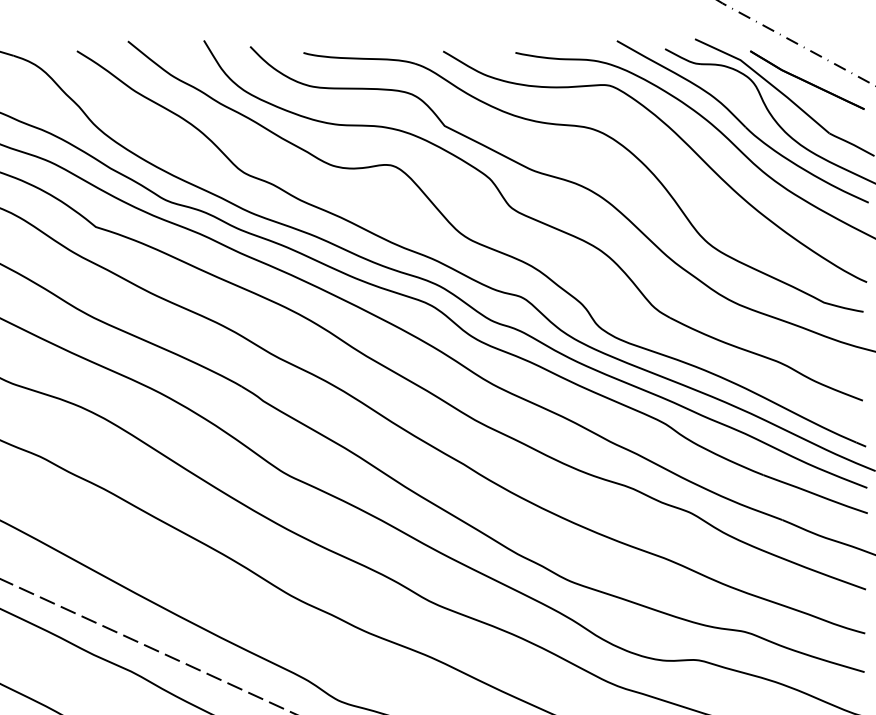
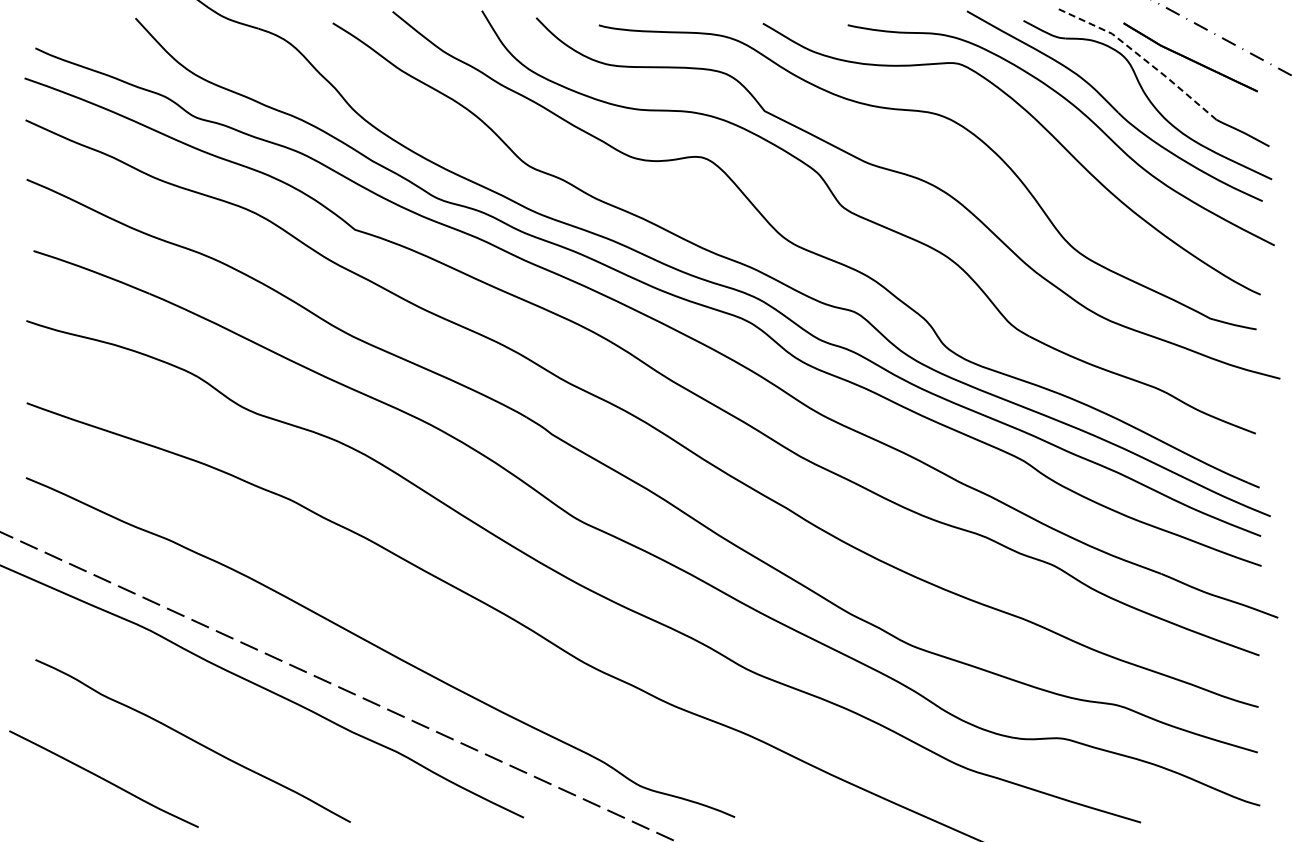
line: (765, 80) -> (1141, 57), solid -> dashed

